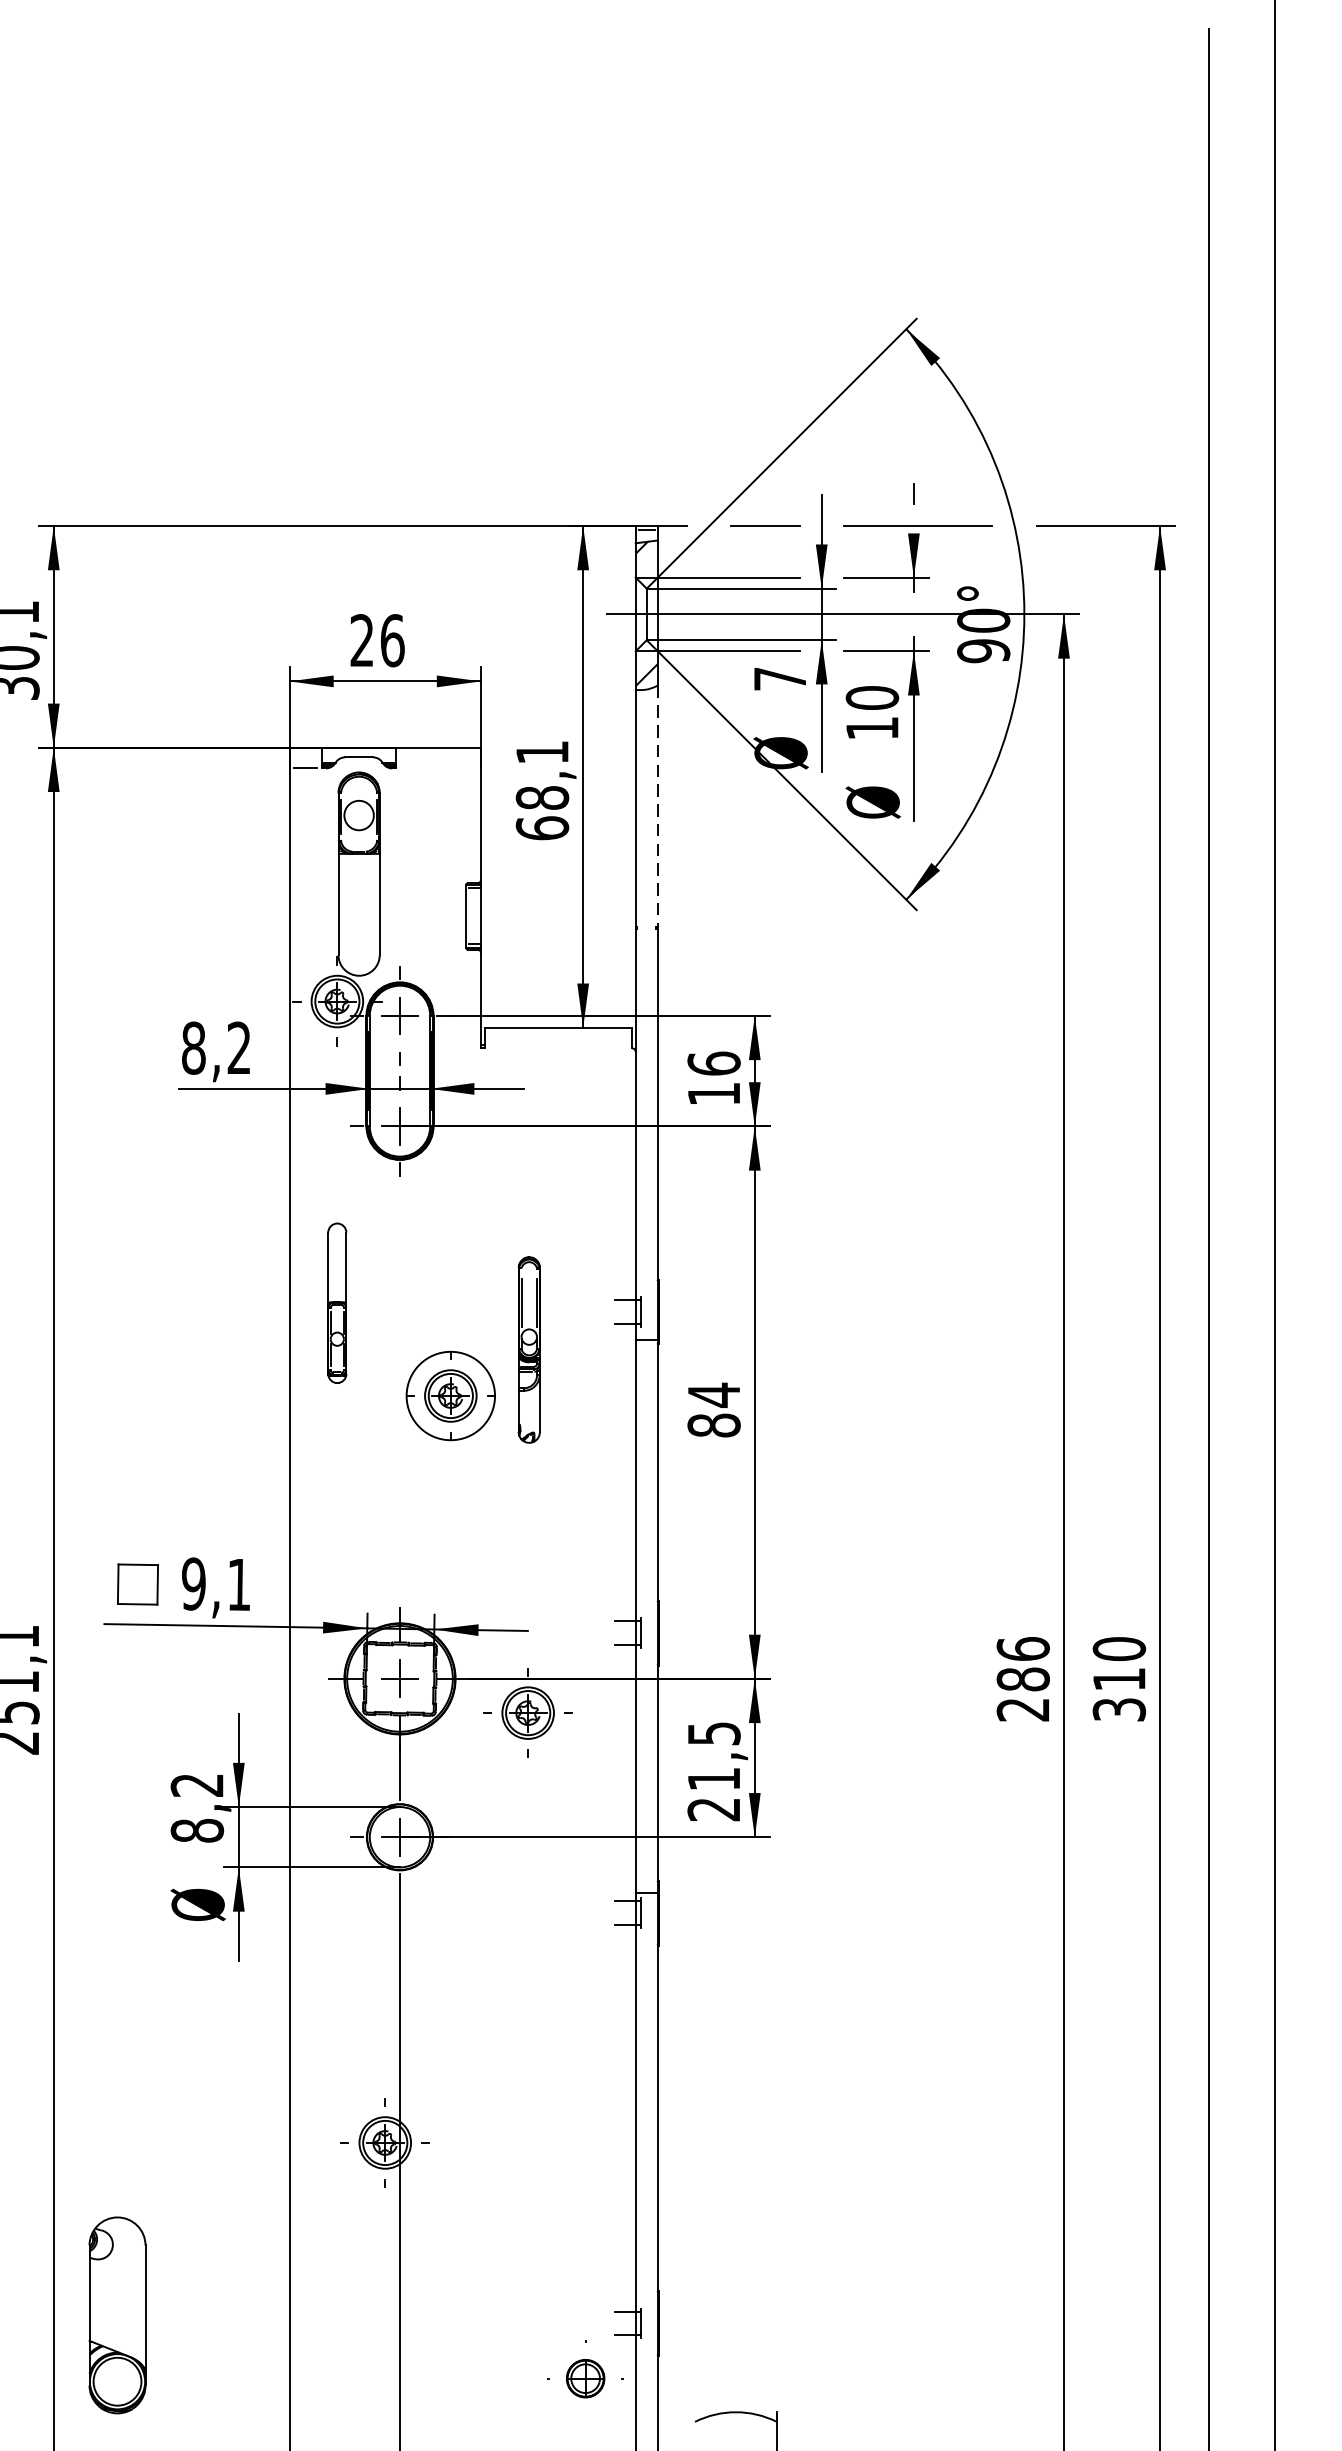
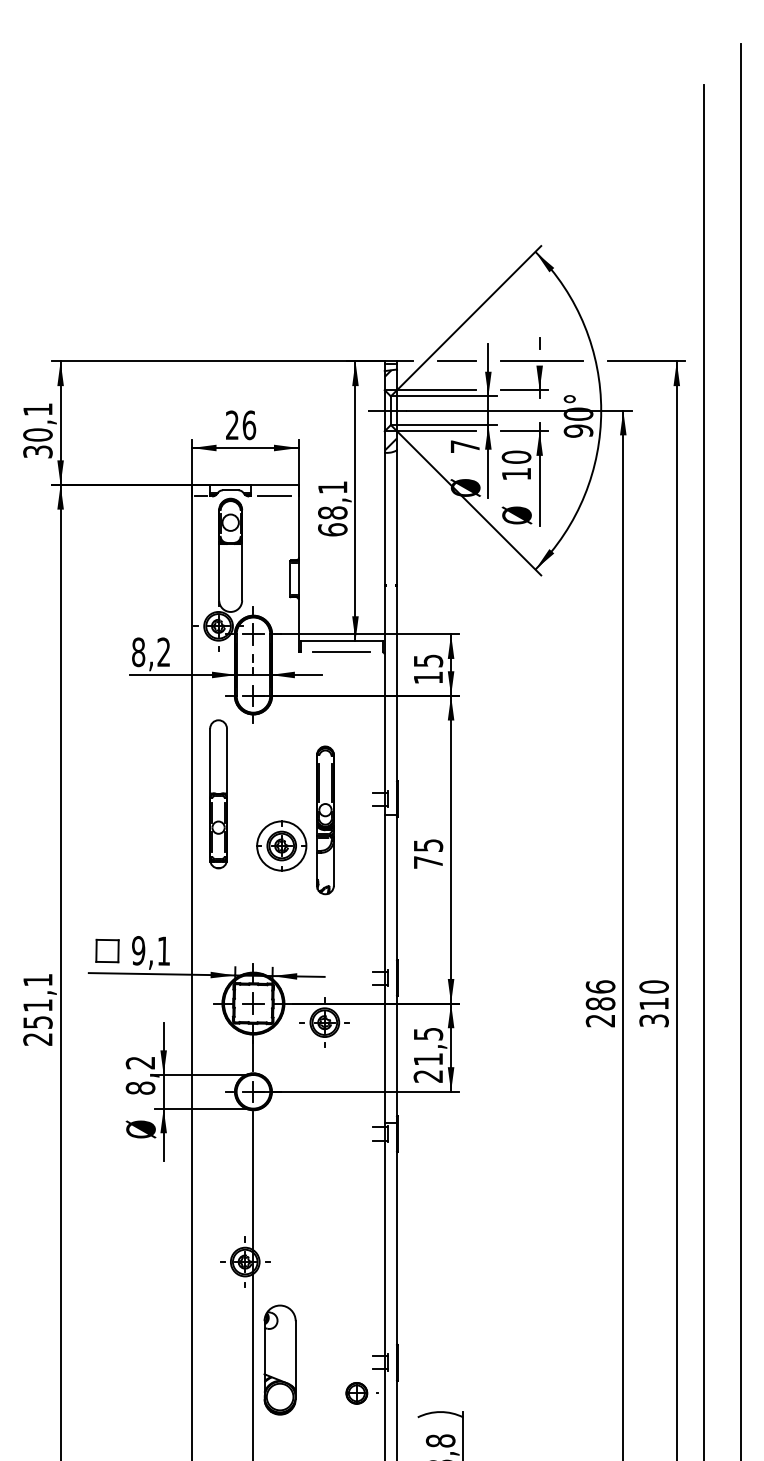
line: (437, 768) -> (274, 496), added
line: (658, 807) -> (397, 518), dashed -> solid
line: (558, 1048) -> (341, 652), added
text: (714, 1062) -> (428, 660), 16 -> 15
part: (337, 1303) -> (218, 794), size x1.67
part: (529, 1350) -> (325, 820), size x1.43
text: (714, 1409) -> (428, 853), 84 -> 75
part: (116, 2314) -> (279, 1359), moved

